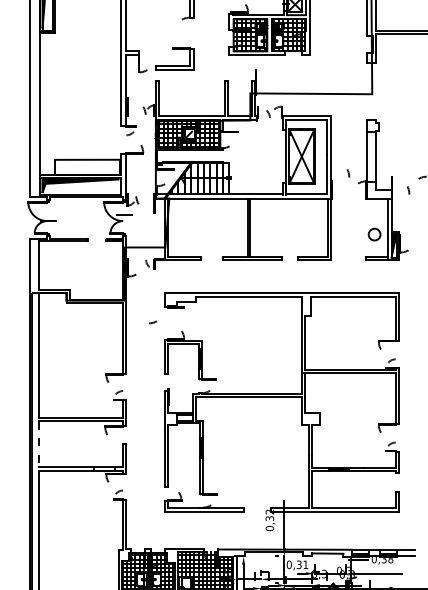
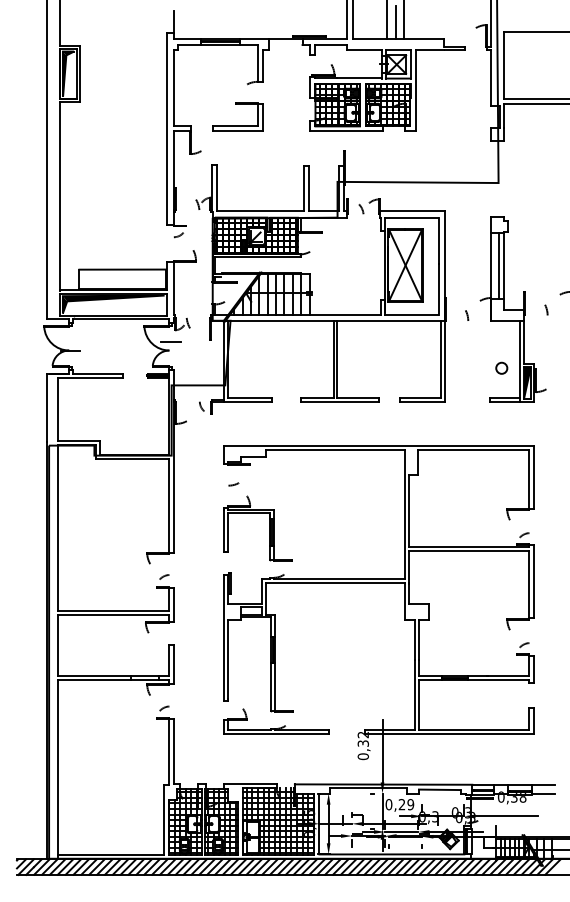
part: (174, 65) -> (237, 125), moved
line: (372, 156) -> (498, 265), added
arc: (348, 173) -> (467, 315), moved
circle: (374, 233) -> (501, 367), size x0.71
arc: (152, 322) -> (233, 484), moved
line: (39, 444) -> (58, 645), dashed -> solid
text: (302, 564) -> (406, 804), 0,31 -> 0,29

